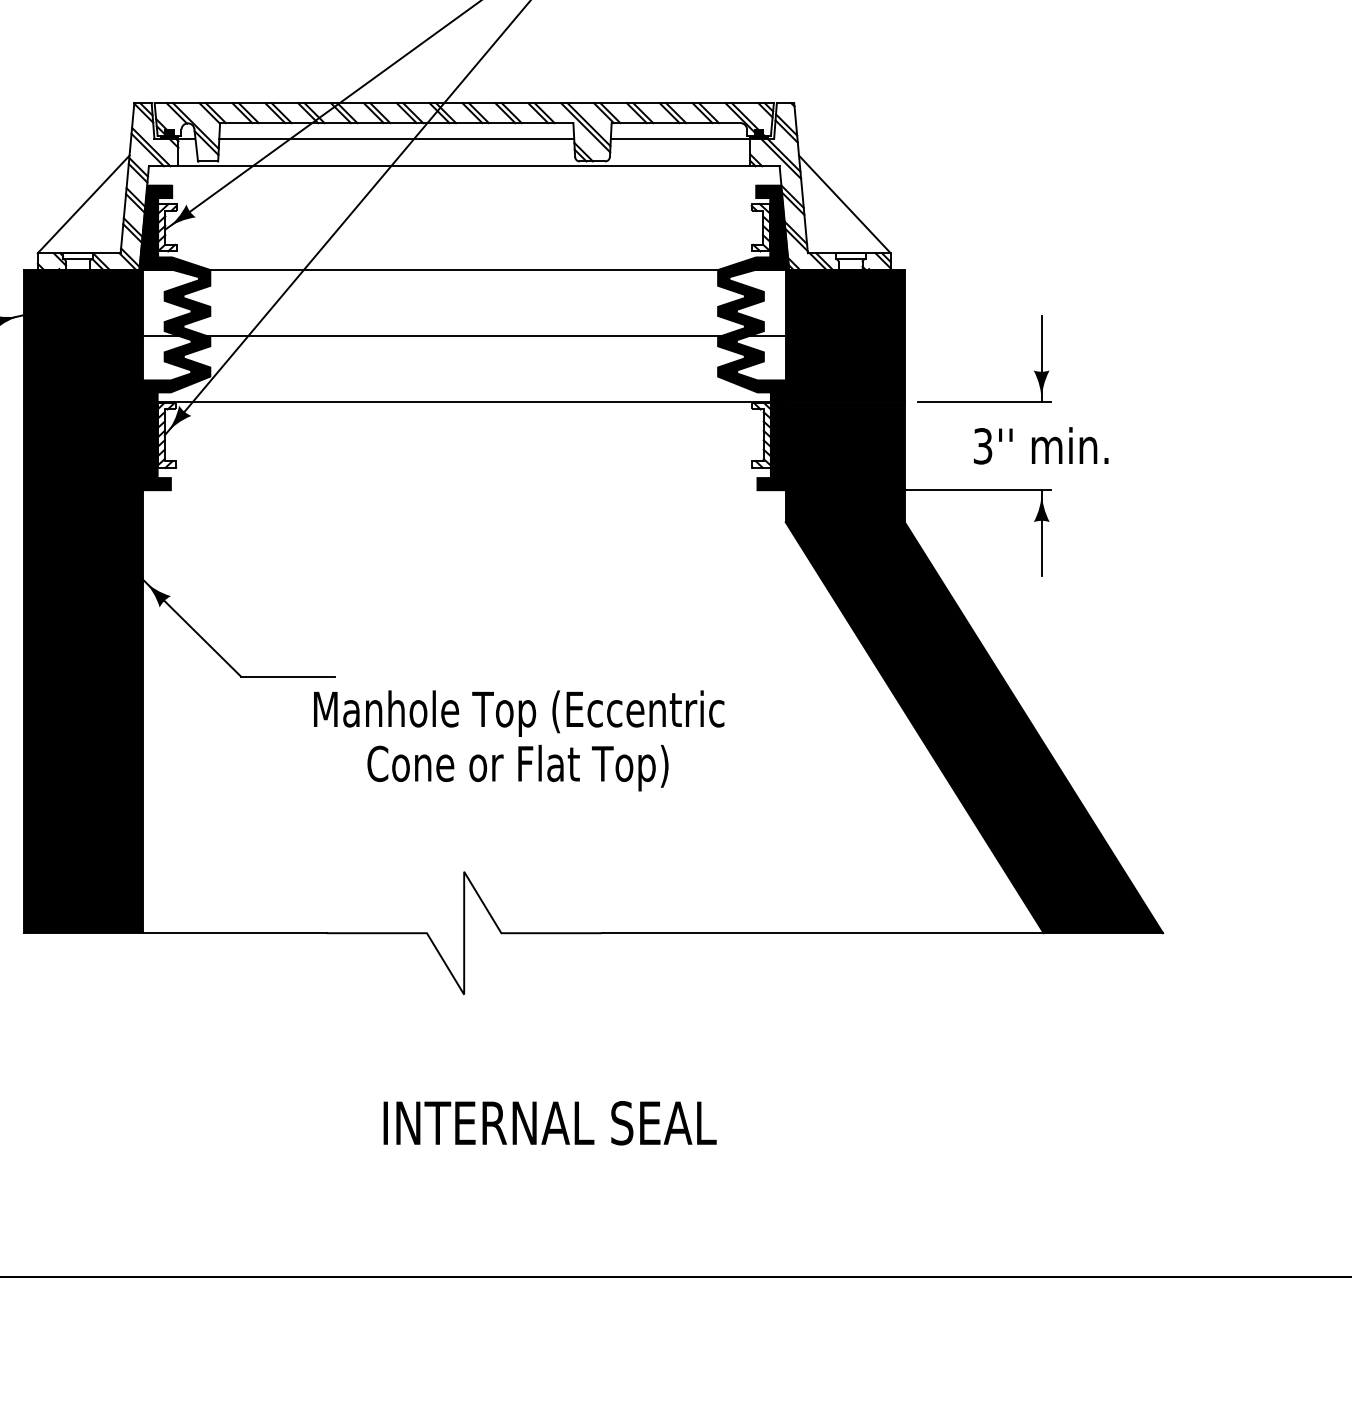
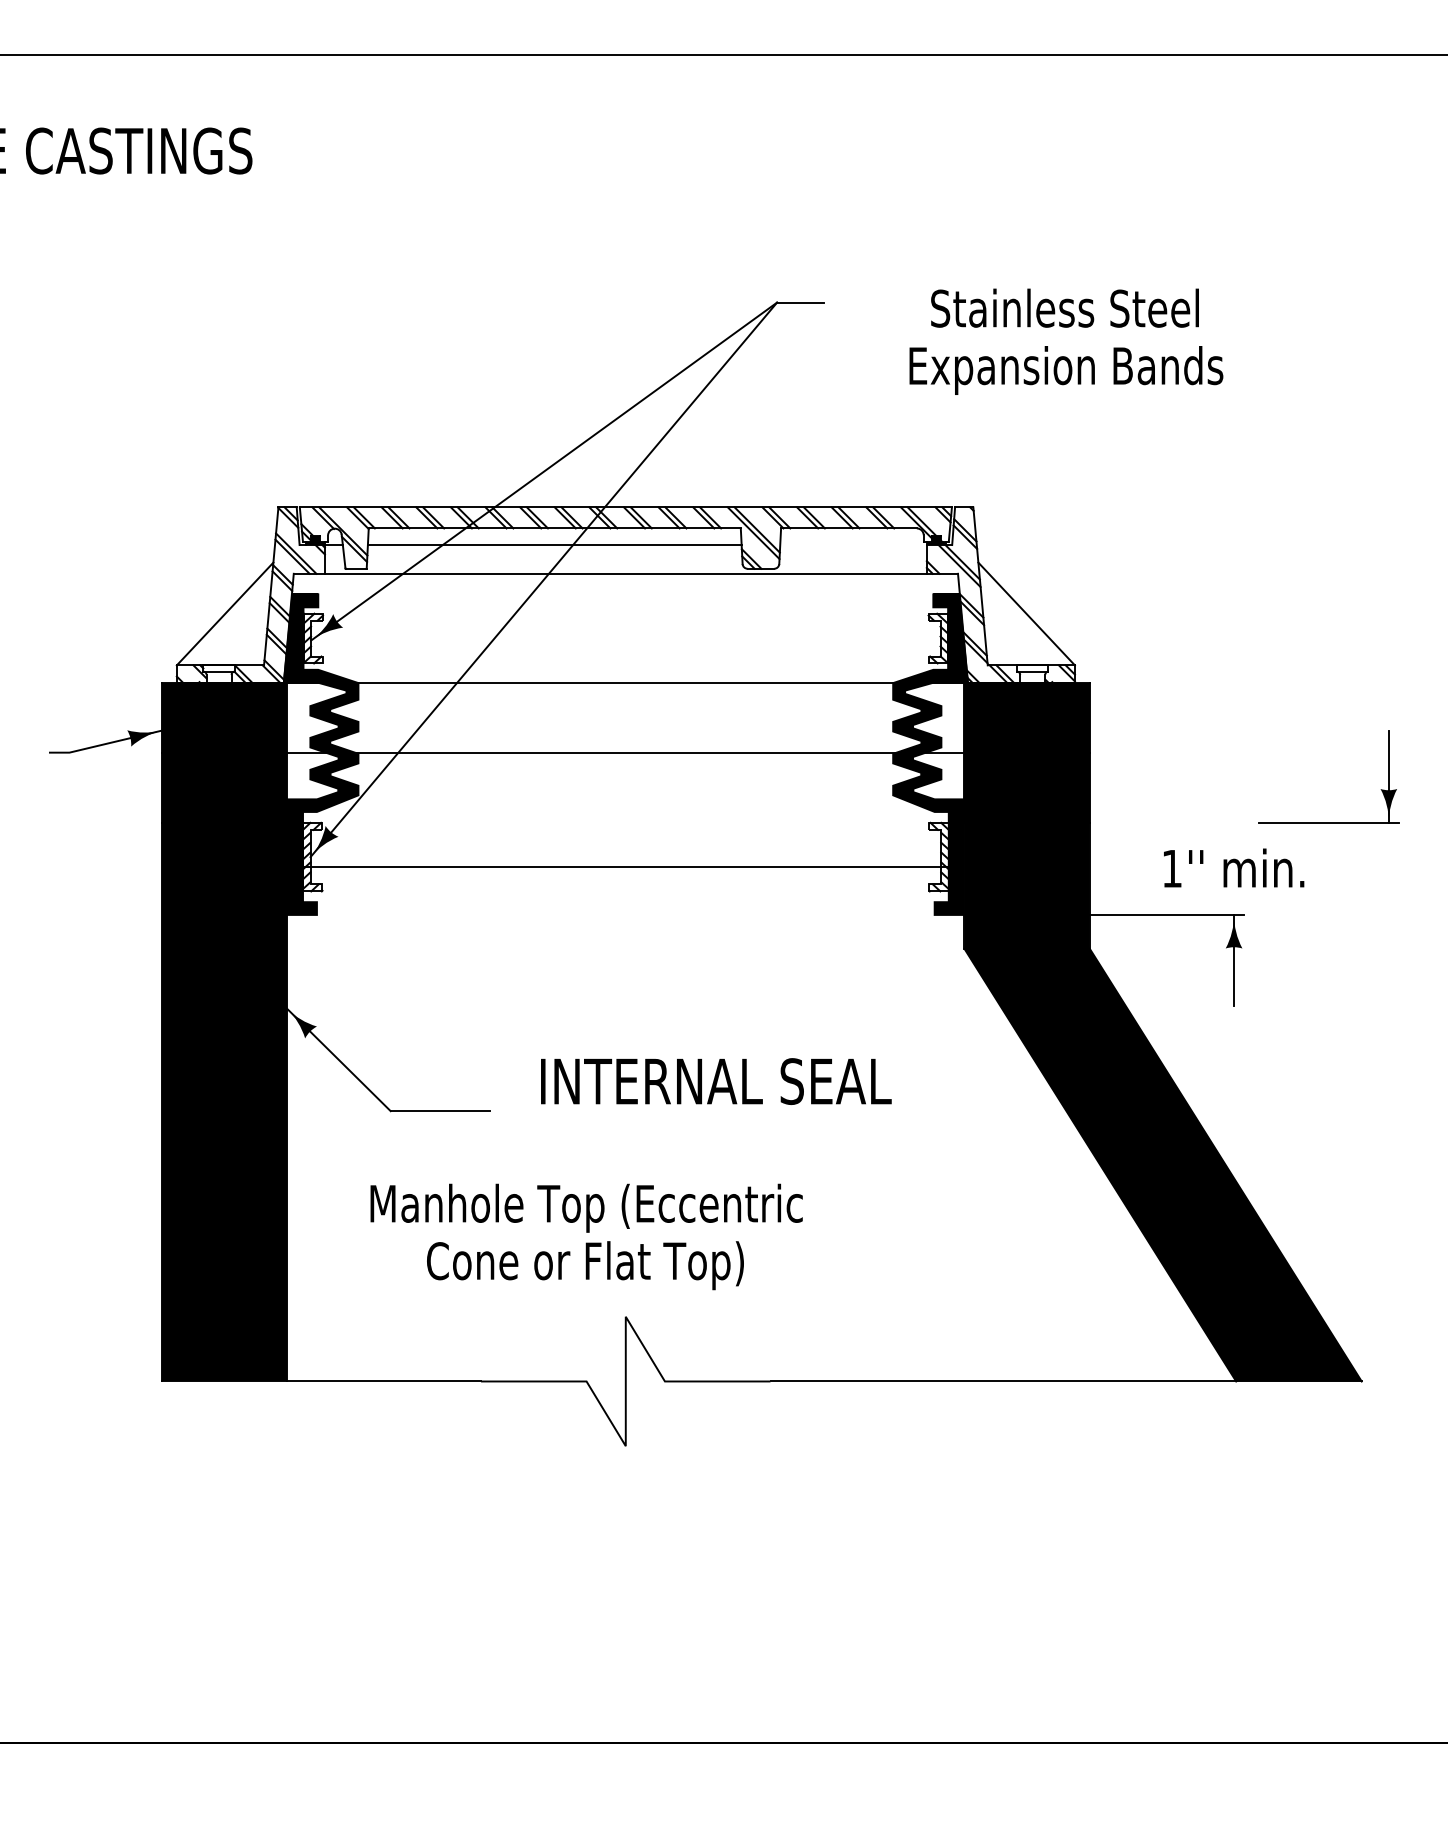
line: (680, 139) -> (853, 545), removed
line: (463, 402) -> (625, 866), moved
part: (984, 402) -> (1328, 822), moved
text: (982, 446) -> (1171, 868), 3'' -> 1''
text: (518, 740) -> (586, 1236), moved
text: (550, 1123) -> (716, 1081), moved

